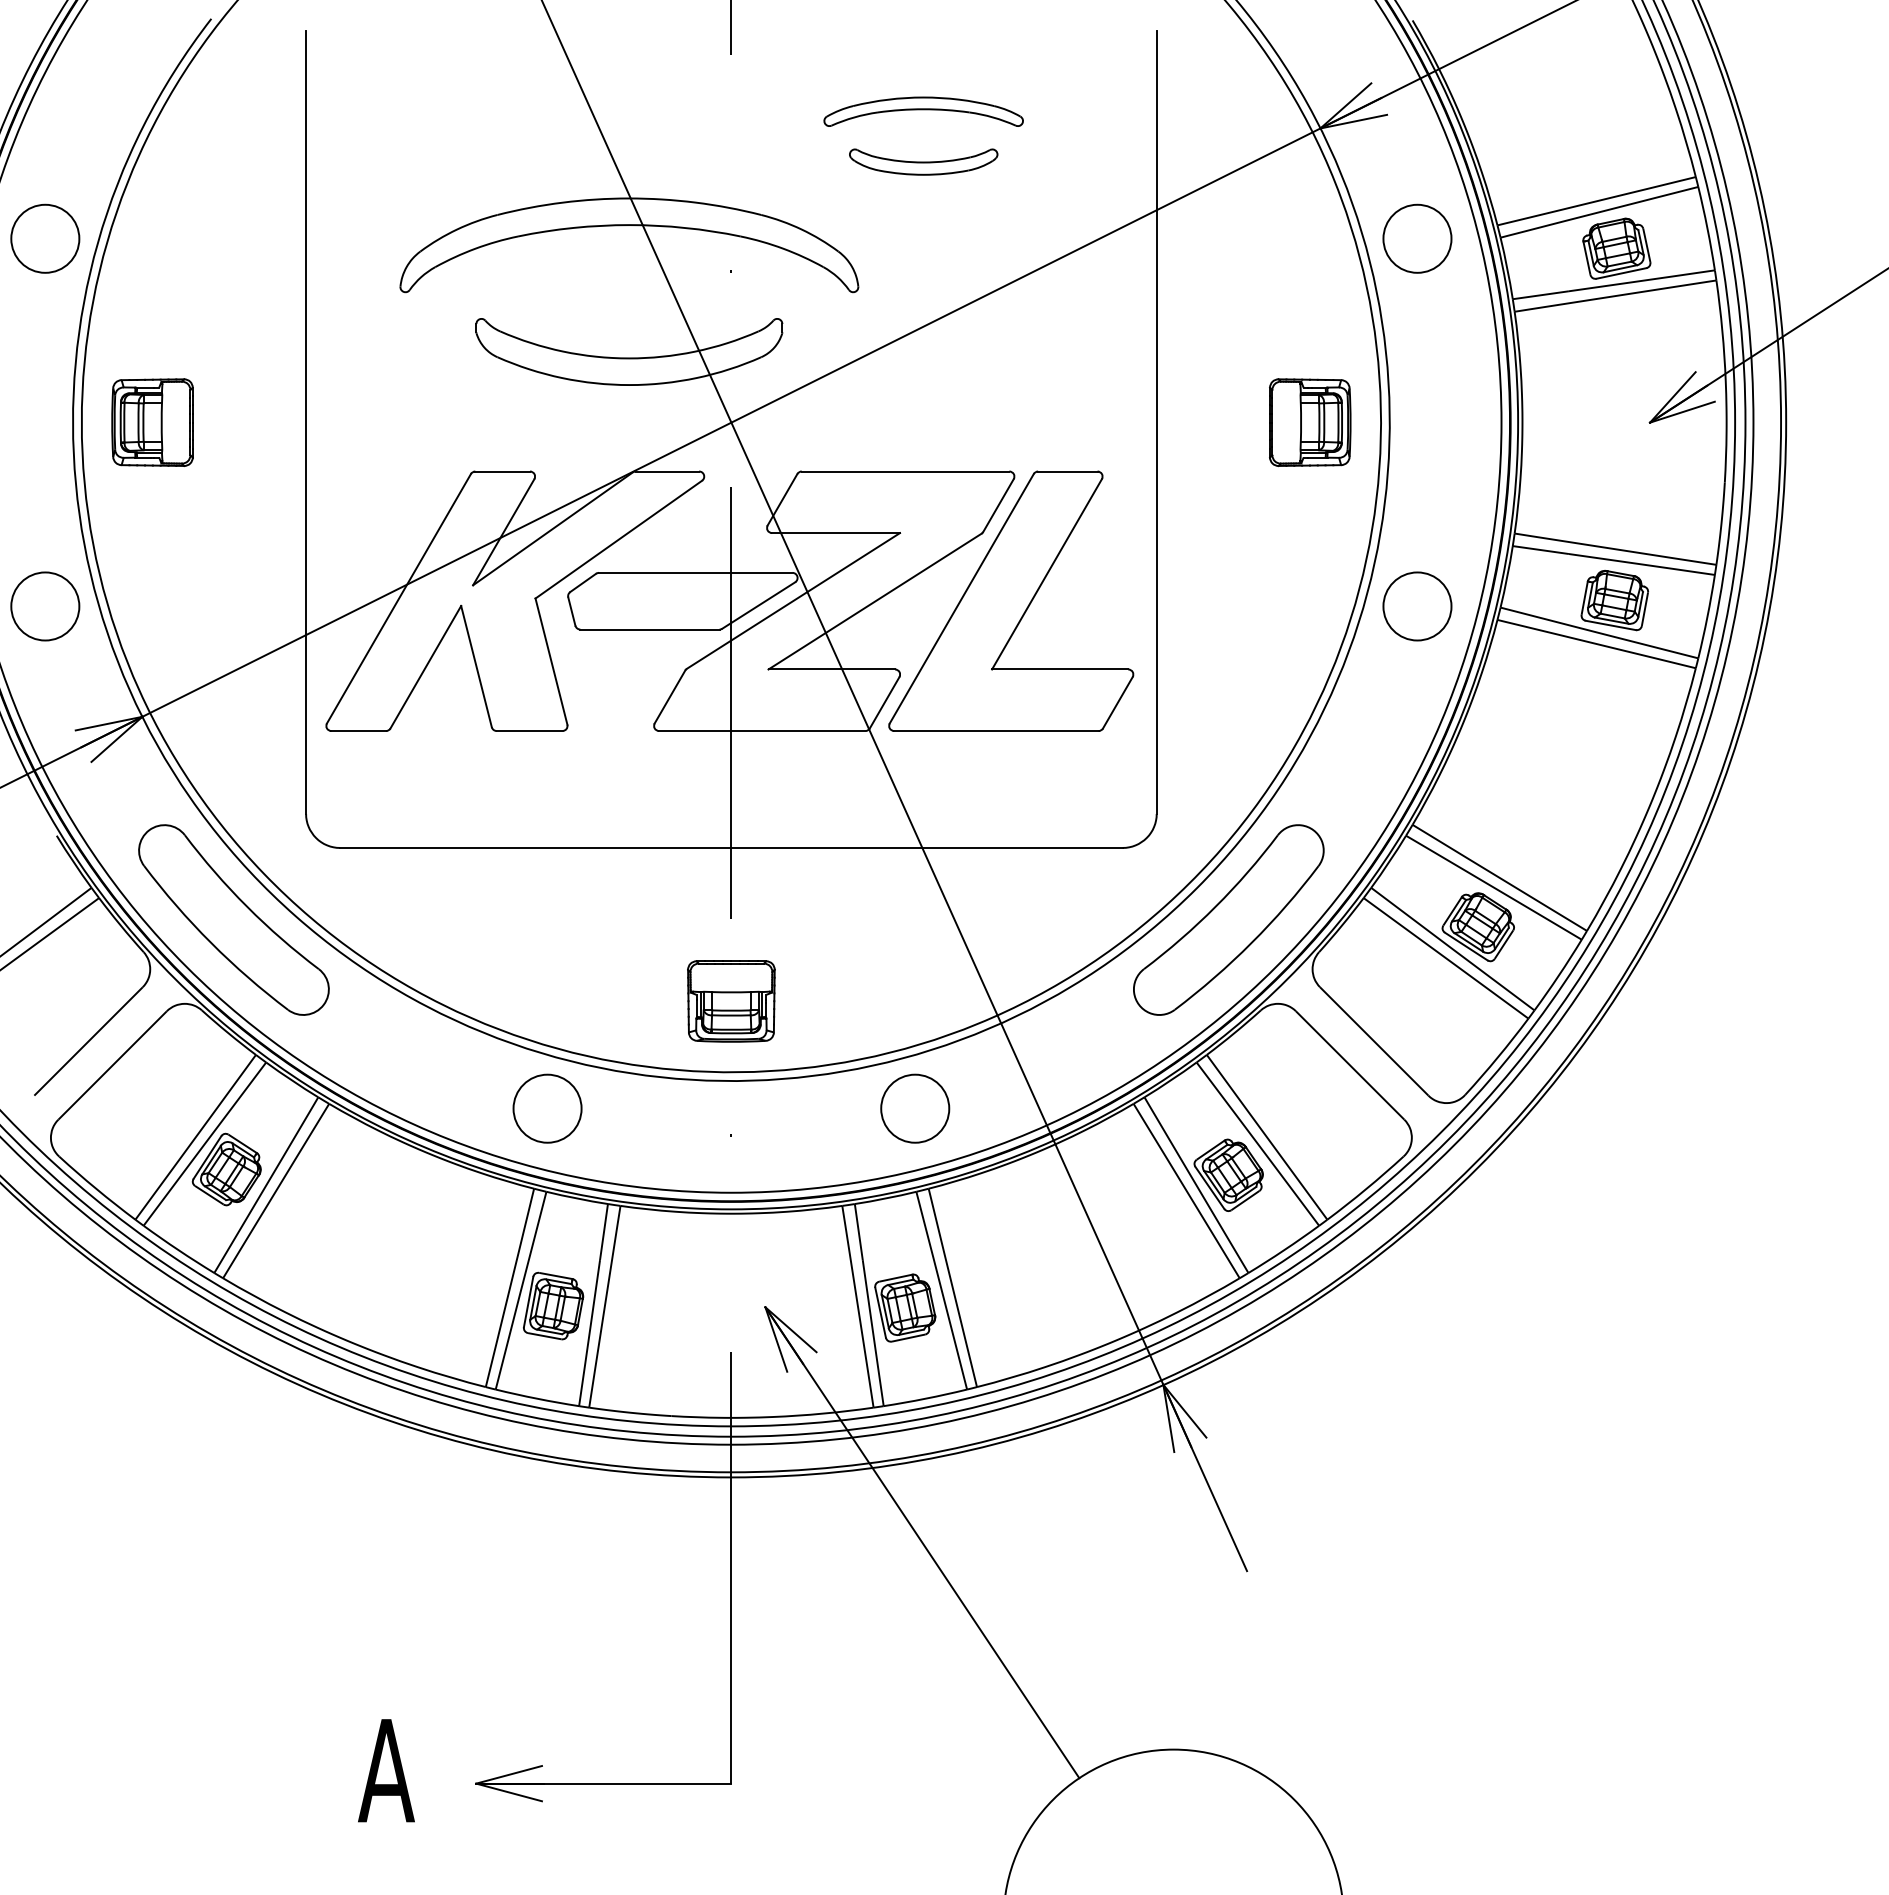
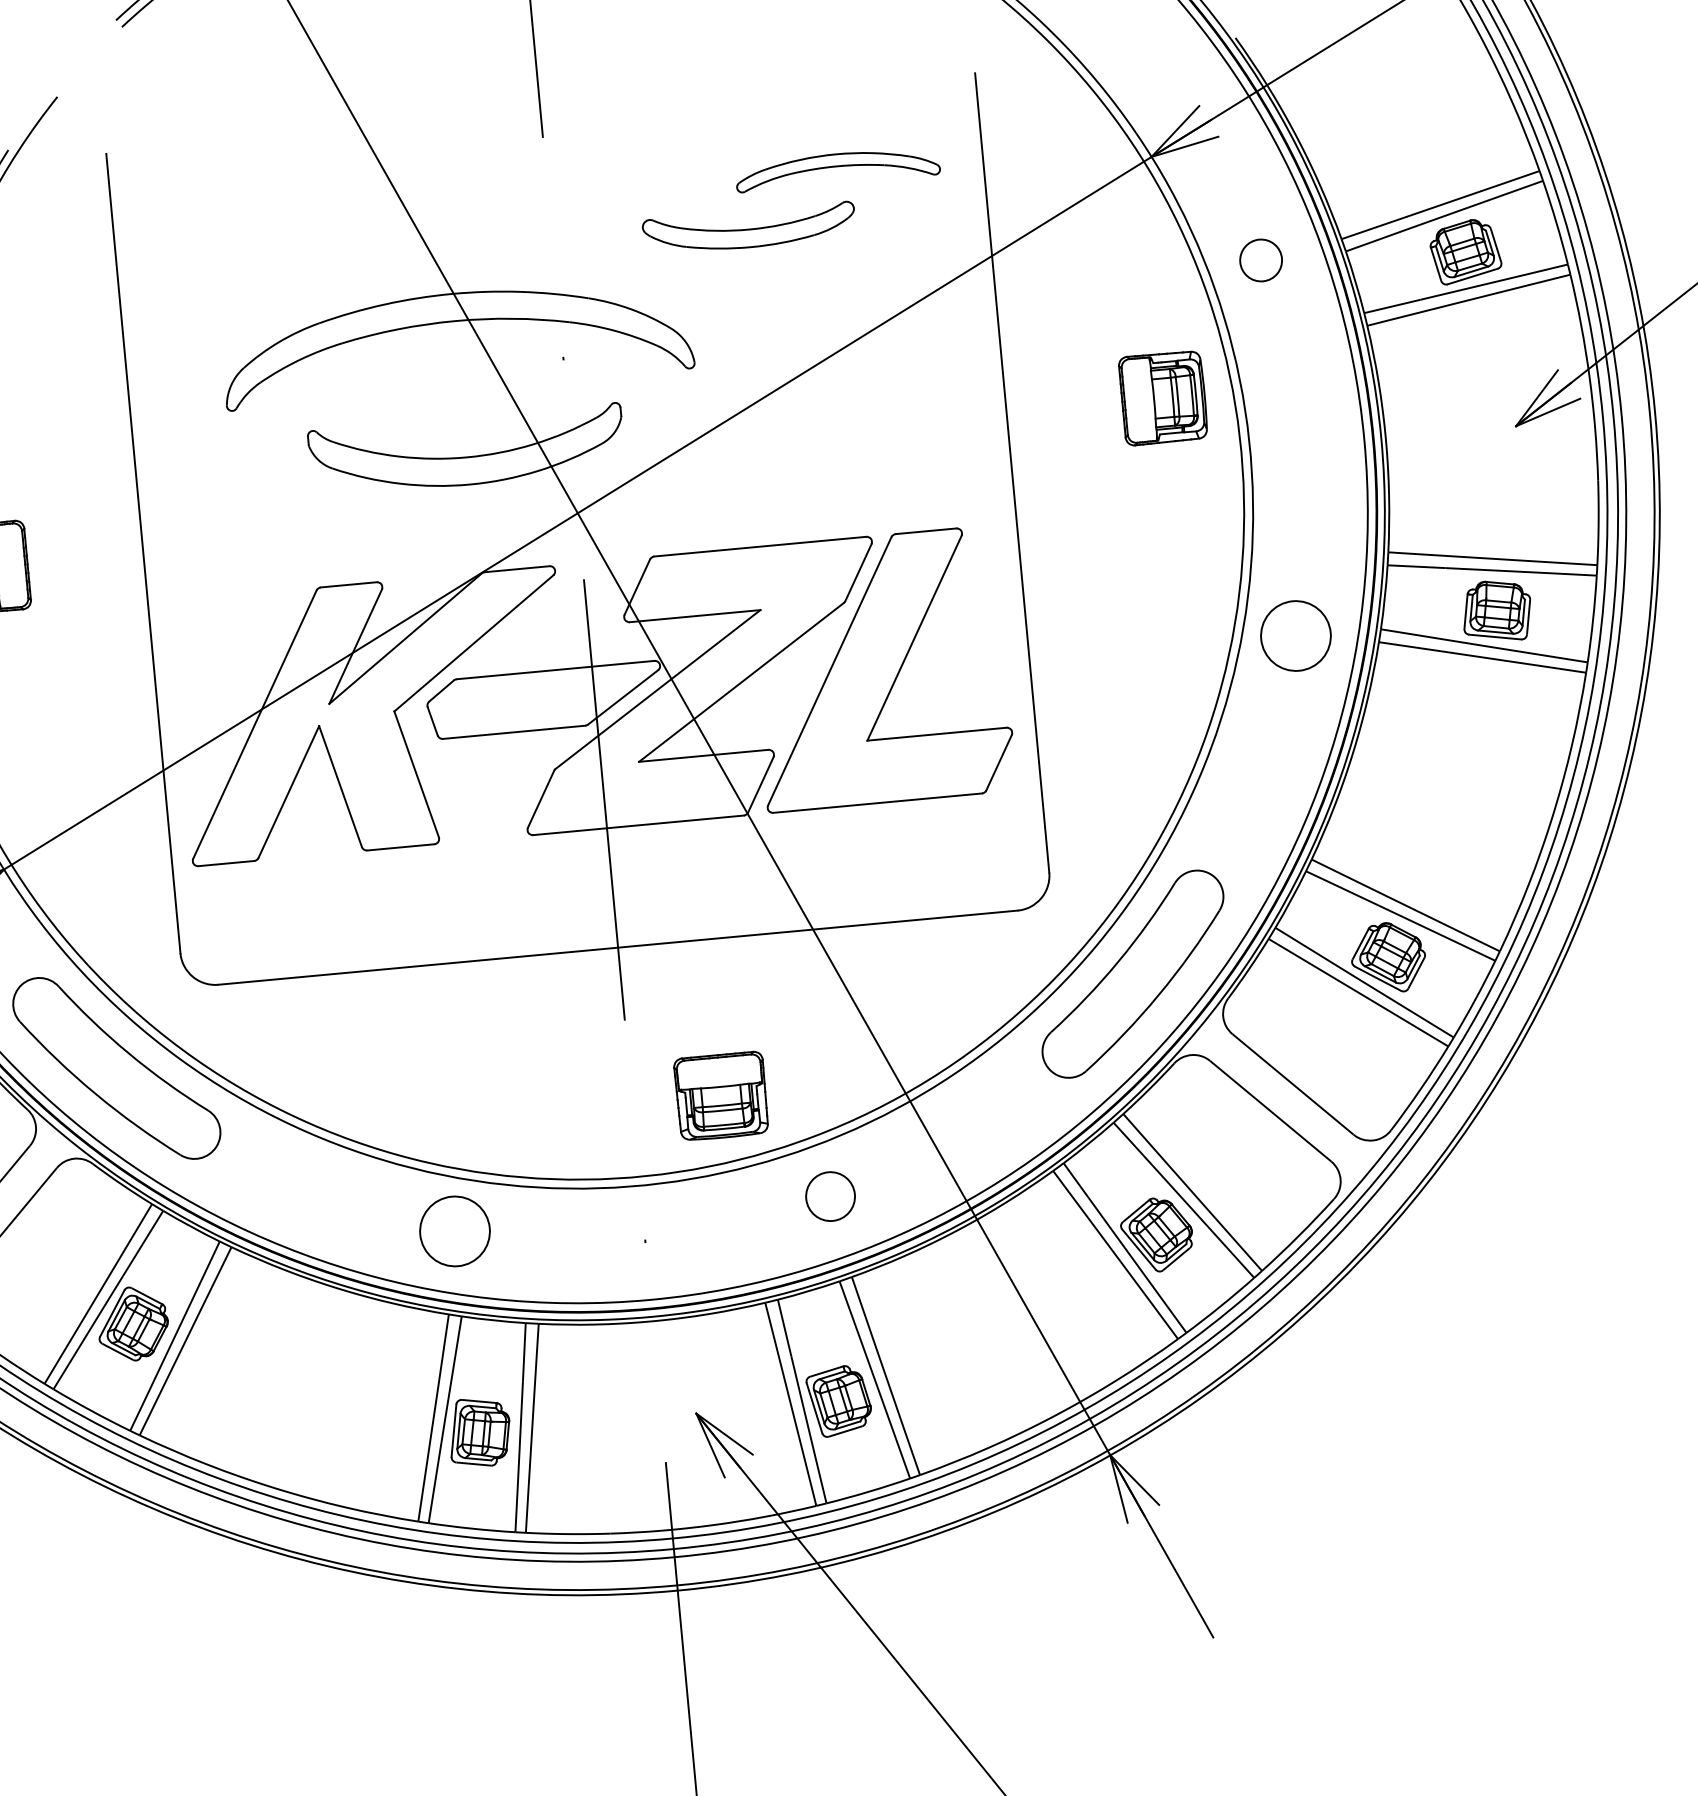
part: (923, 111) -> (837, 168), moved
part: (923, 161) -> (749, 228), size x1.4
circle: (1417, 238) -> (1261, 260), size x0.6
part: (1310, 422) -> (1163, 397), moved
part: (731, 1001) -> (721, 1096), moved
circle: (915, 1108) -> (830, 1196), size x0.7

